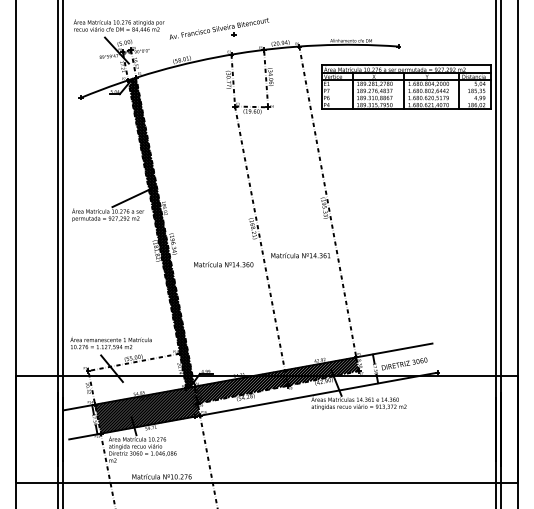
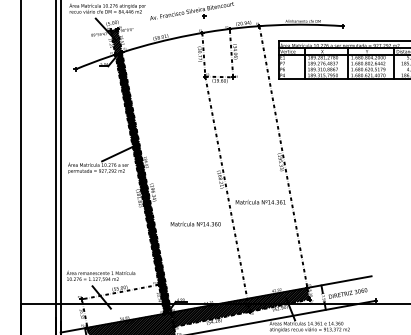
hatch: (129, 64) -> (116, 41), added
text: (223, 264) -> (195, 224), moved

